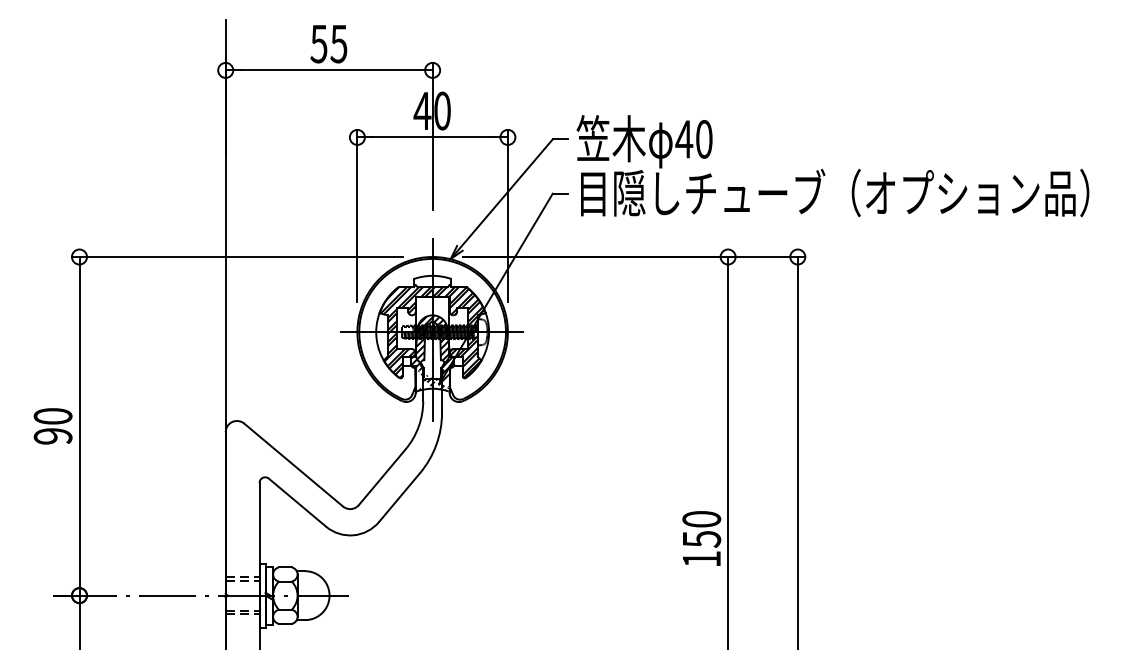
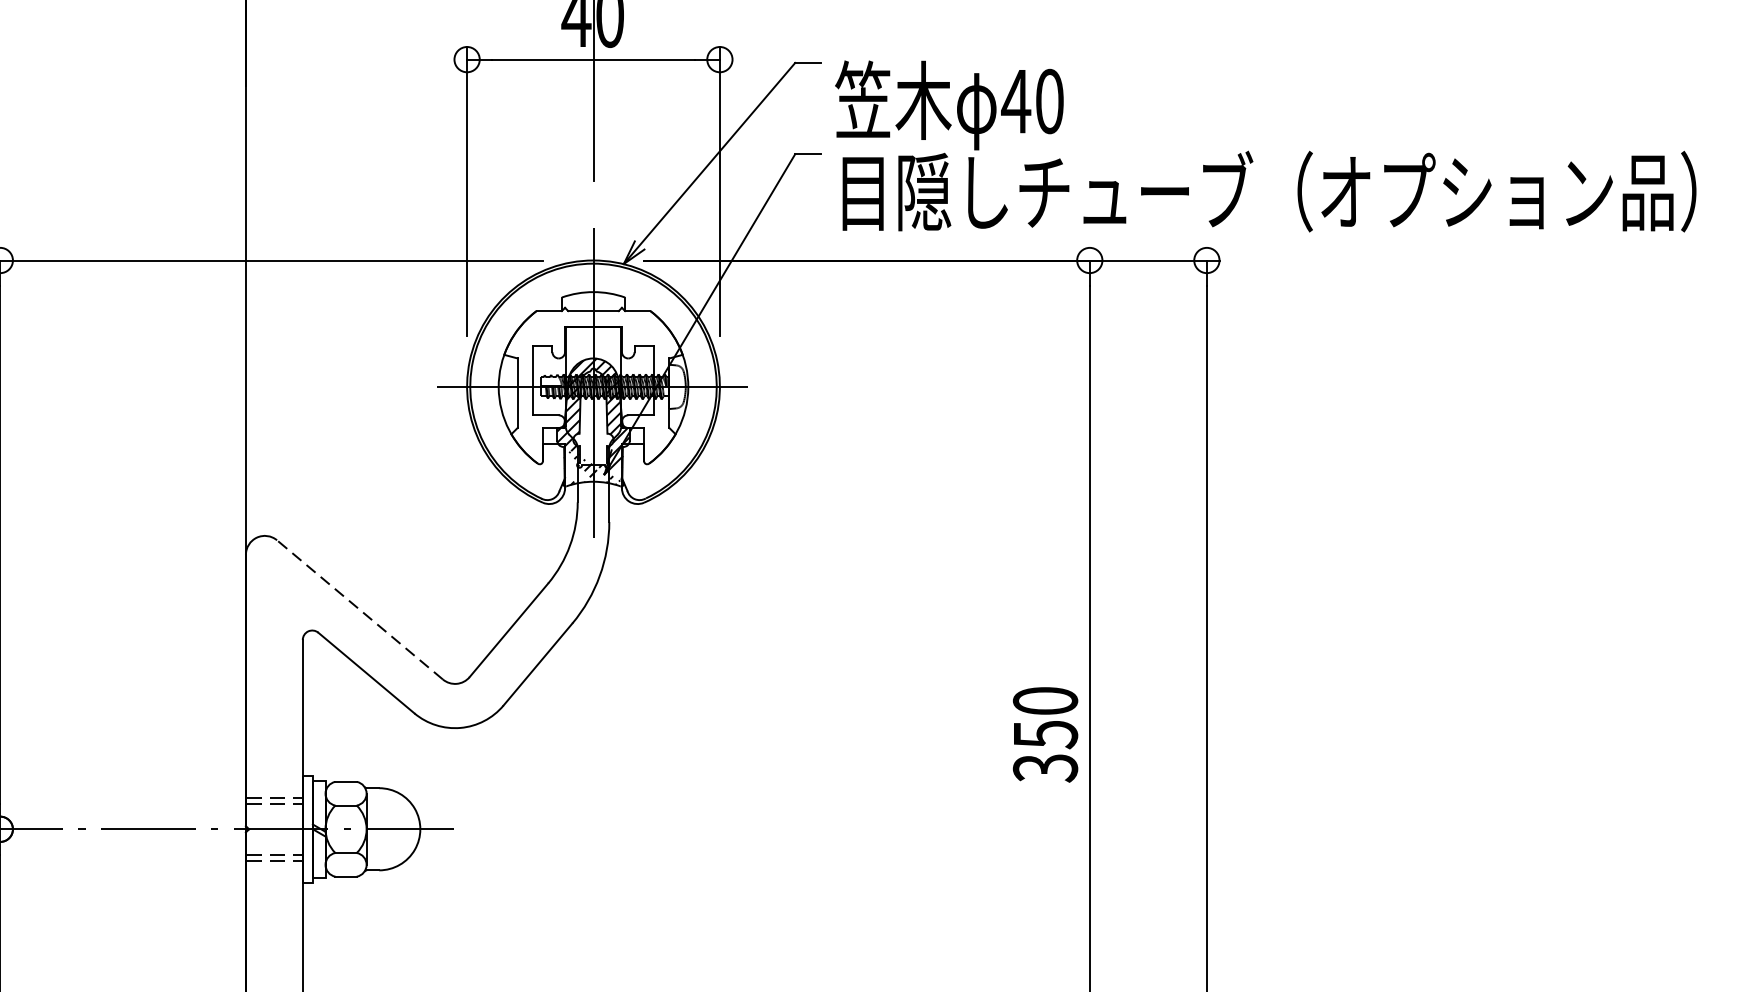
text: (832, 166) -> (1265, 147), moved
hatch: (432, 332) -> (593, 387), removed
line: (293, 464) -> (359, 608), solid -> dashed
text: (701, 559) -> (1045, 768), 150 -> 350

